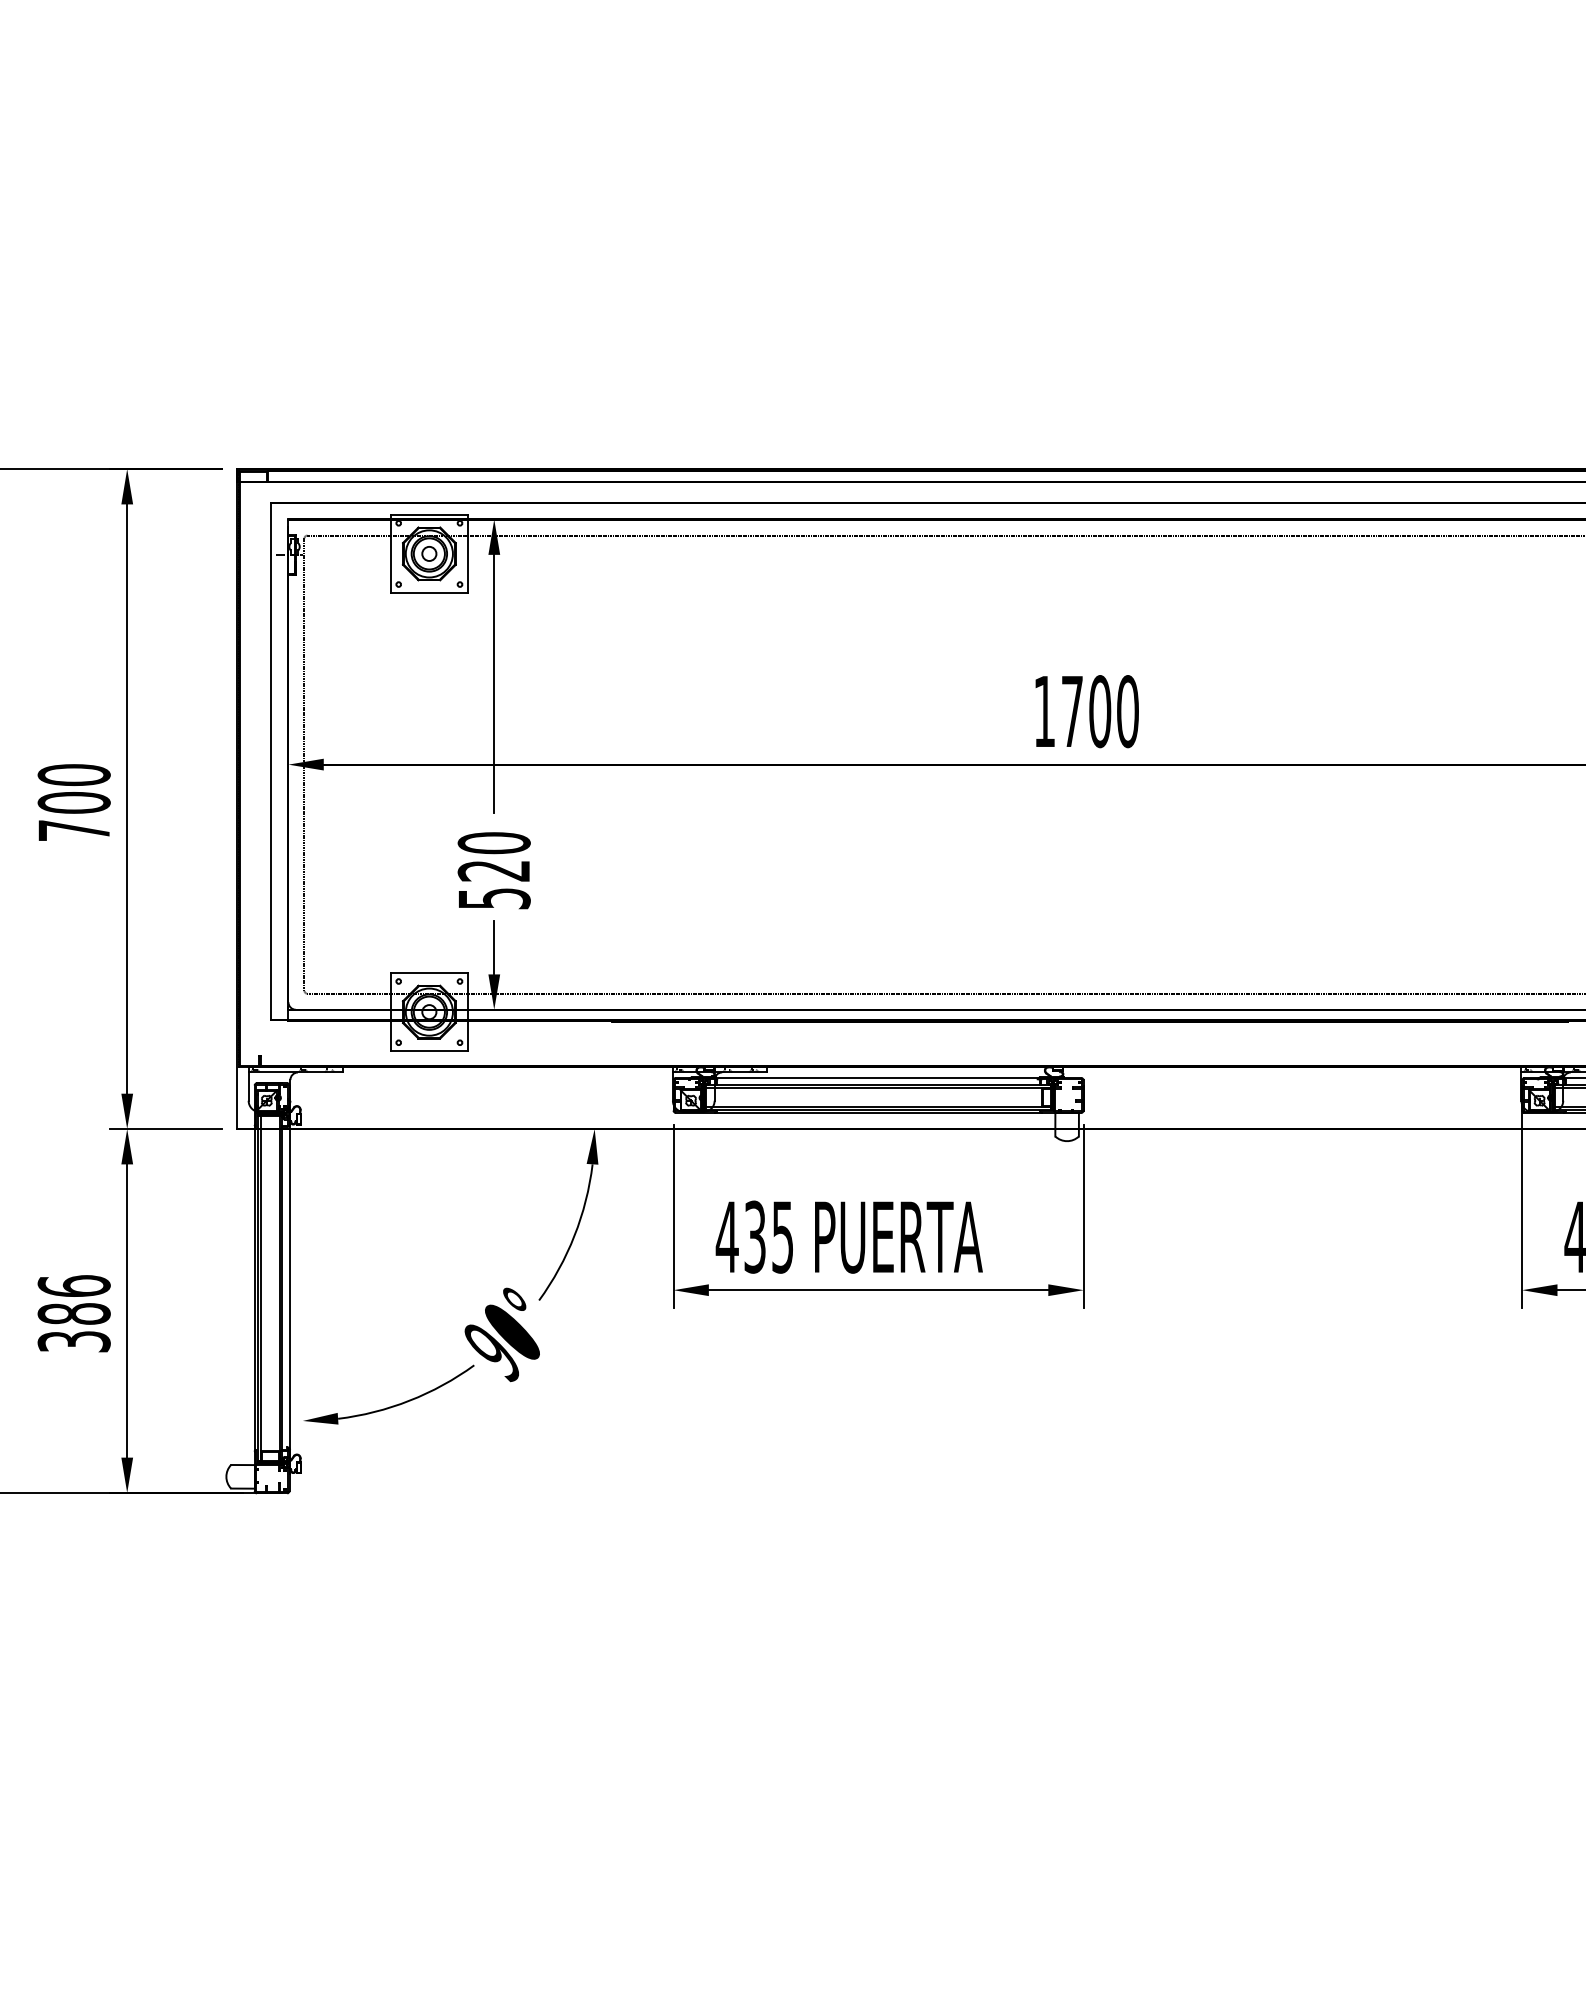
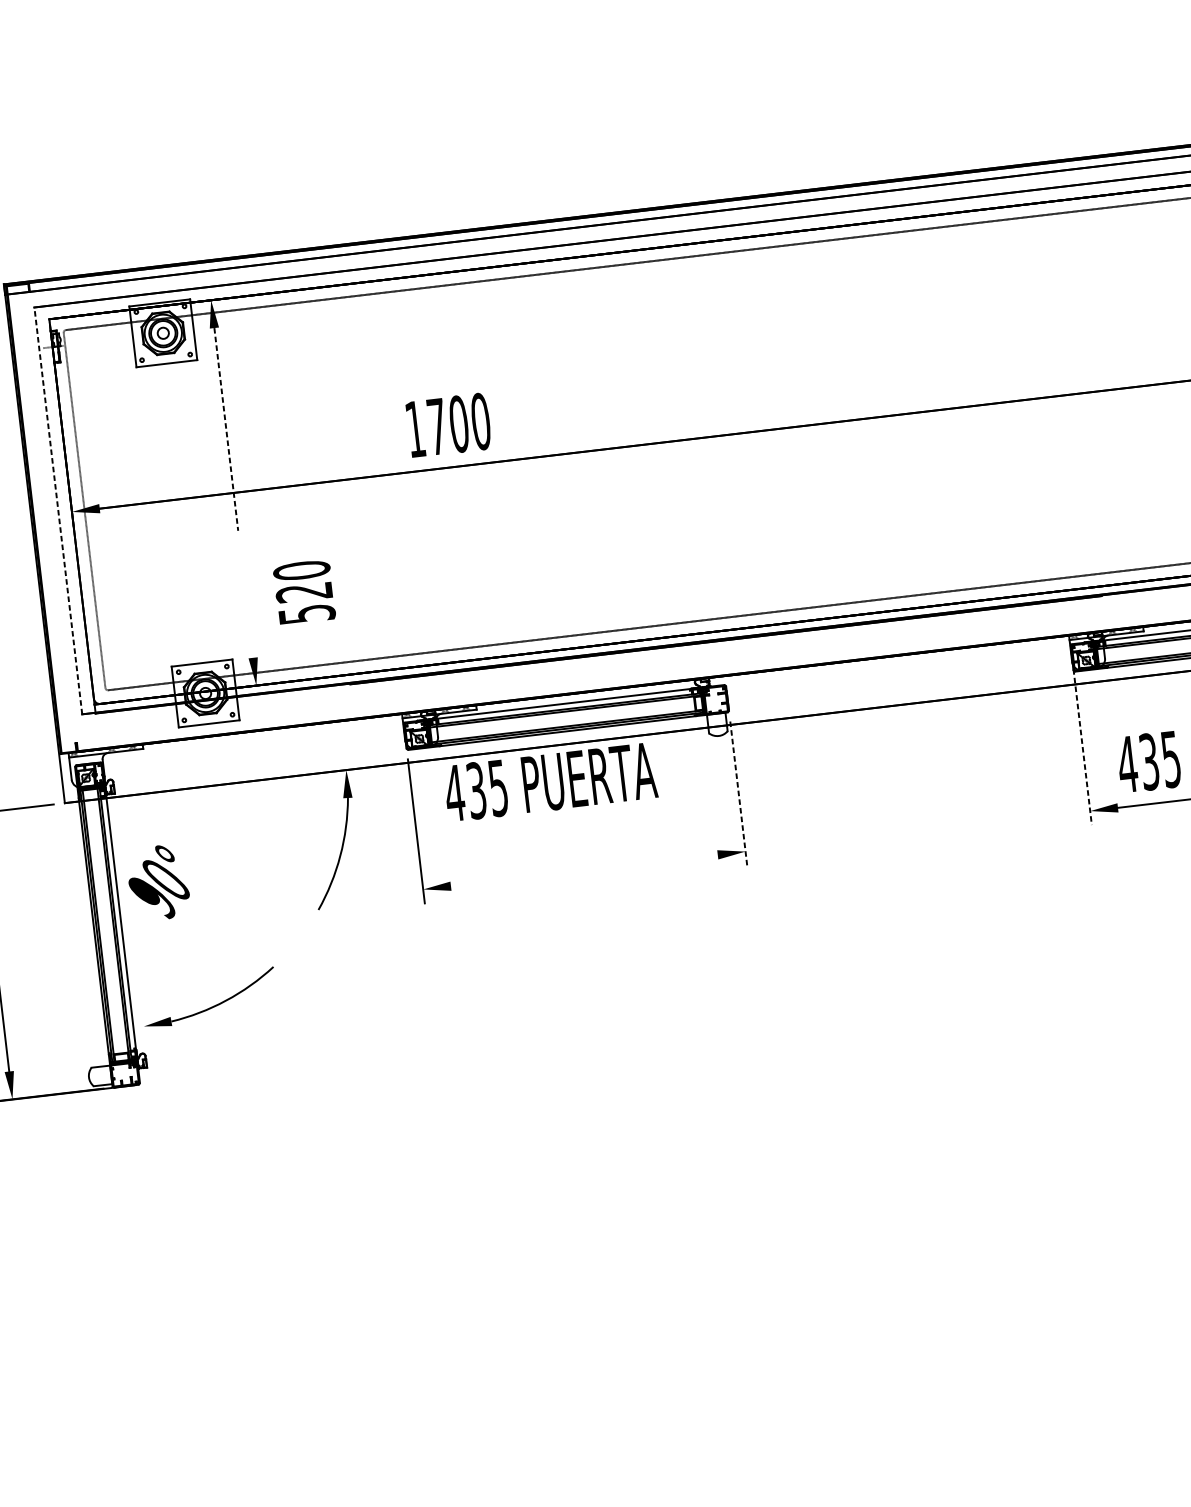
line: (494, 683) -> (226, 429), solid -> dashed
text: (1086, 711) -> (448, 425), moved
line: (271, 761) -> (58, 511), solid -> dashed
text: (493, 870) -> (303, 592), moved
line: (494, 947) -> (250, 636), removed
line: (1522, 1209) -> (1083, 747), solid -> dashed
line: (1083, 1216) -> (738, 793), solid -> dashed
text: (848, 1236) -> (549, 781), moved
line: (878, 1290) -> (584, 870), removed
text: (501, 1334) -> (157, 882), moved

